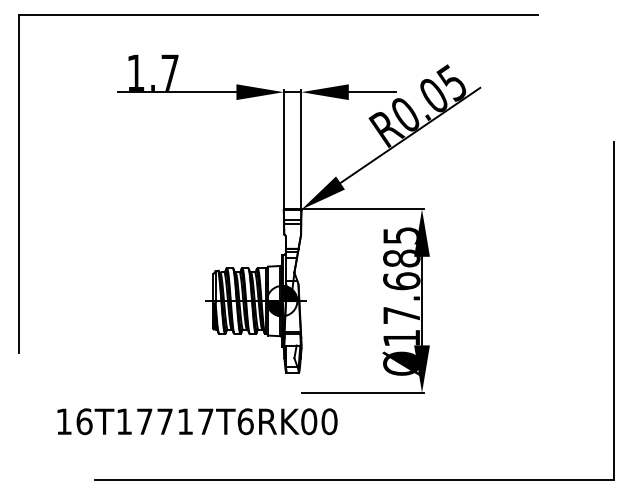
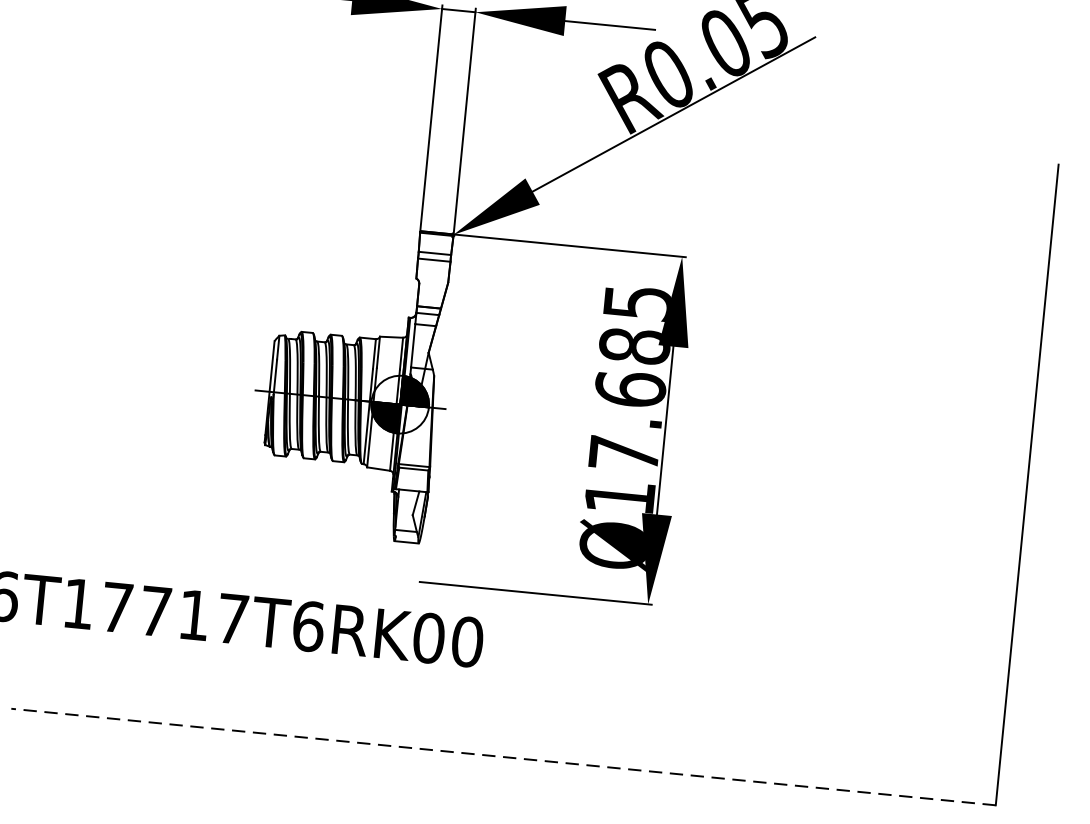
line: (354, 479) -> (504, 756), solid -> dashed

